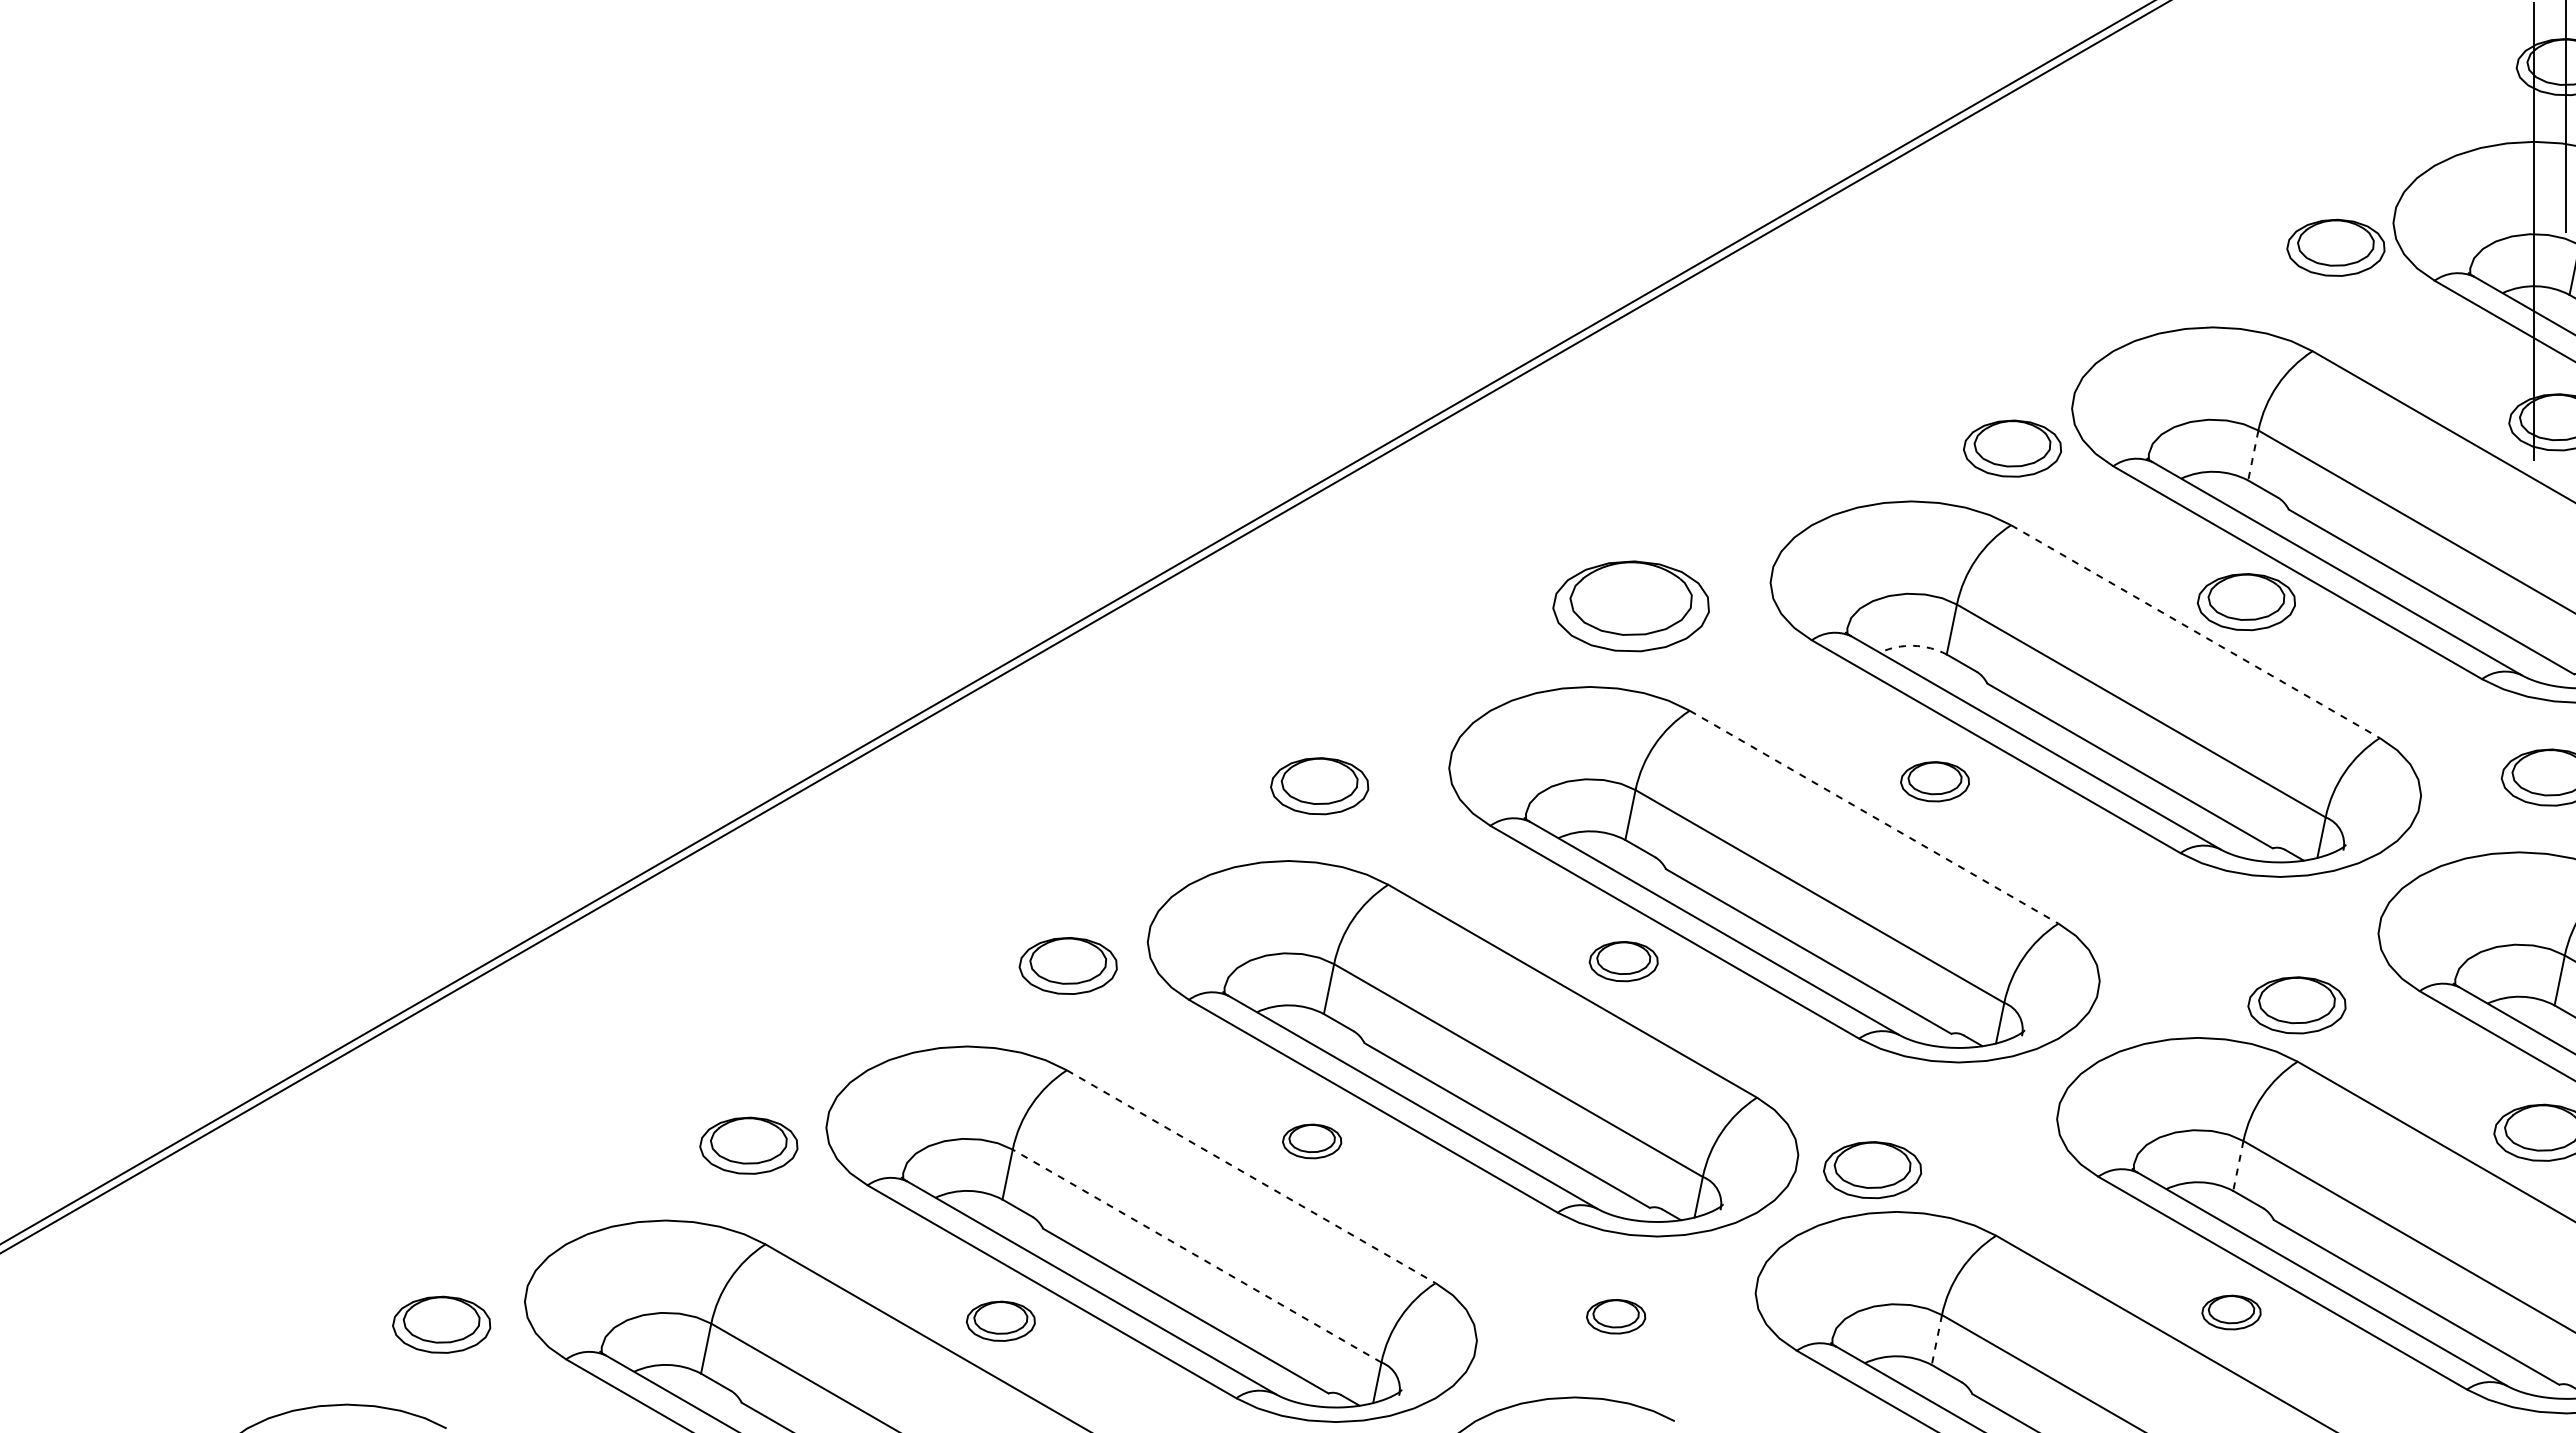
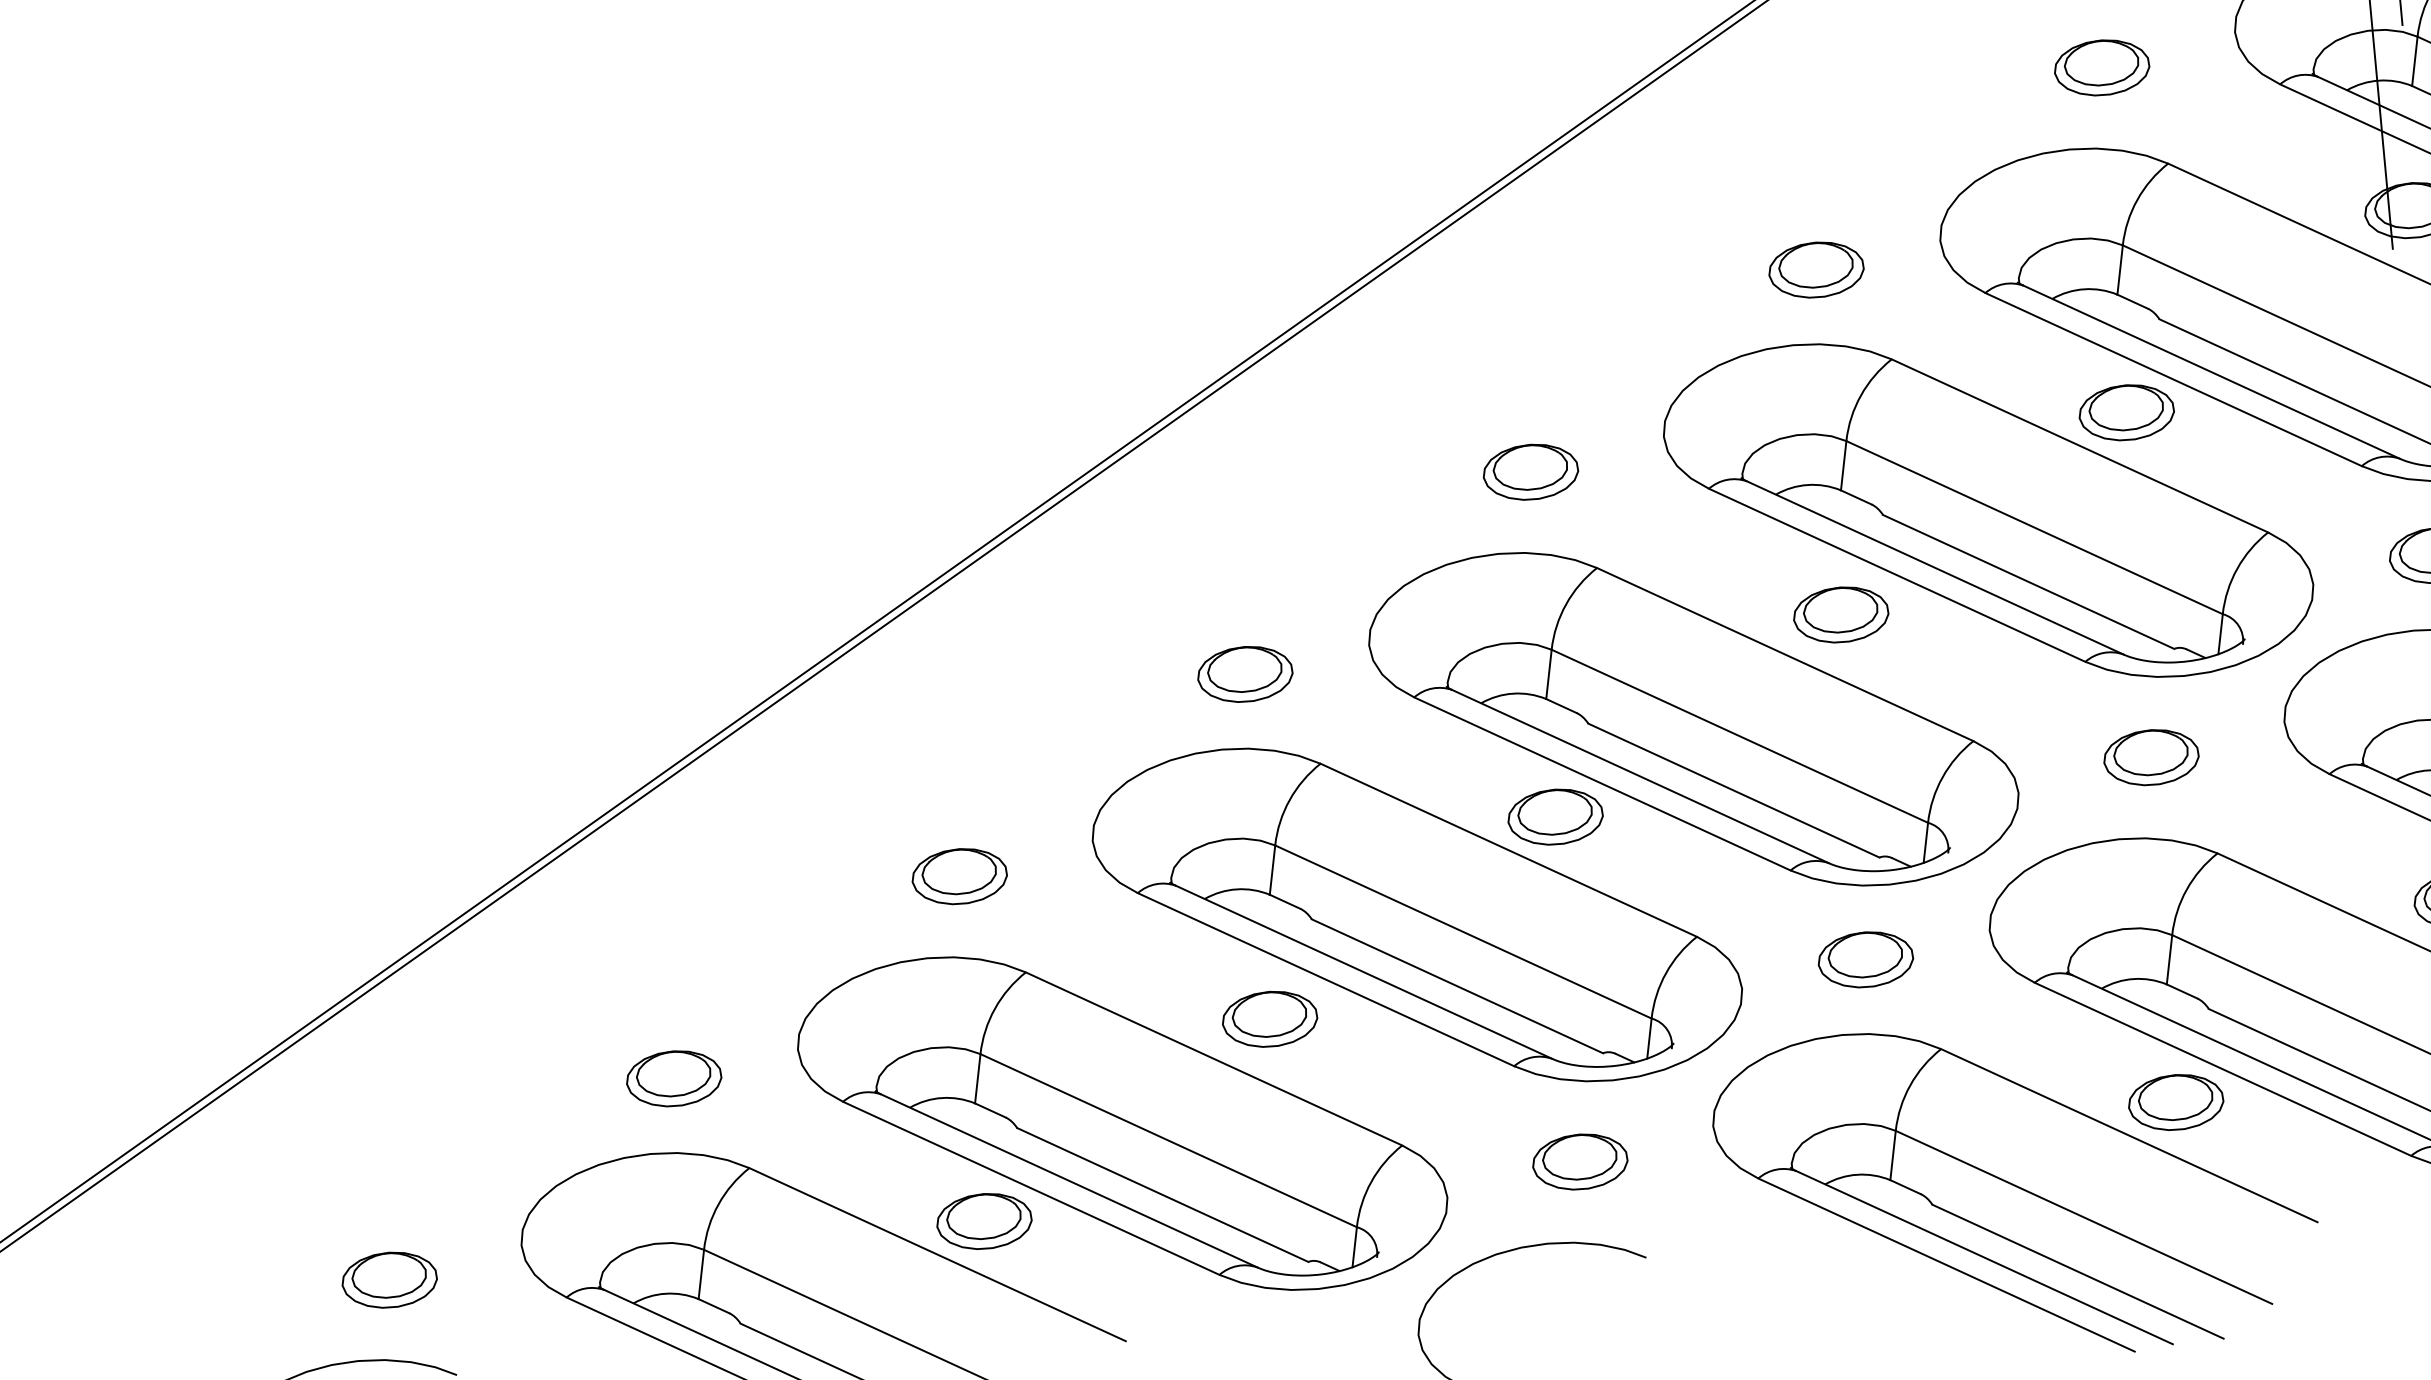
part: (2335, 247) -> (2101, 67), moved
part: (2012, 448) -> (1816, 269), moved
line: (2253, 455) -> (2120, 270), dashed -> solid
part: (1630, 606) -> (1530, 472), size x0.62
line: (2195, 631) -> (2079, 445), dashed -> solid
arc: (1913, 645) -> (1807, 484), dashed -> solid
part: (1934, 781) -> (1840, 614), size x1.43
line: (1874, 817) -> (1785, 654), dashed -> solid
part: (1623, 961) -> (1555, 816), size x1.43
part: (1067, 965) -> (958, 876), moved
part: (2296, 1005) -> (2150, 757), moved
part: (1311, 1141) -> (1269, 1019), size x1.67
part: (748, 1145) -> (673, 1078), moved
line: (2238, 1166) -> (2169, 960), dashed -> solid
part: (1872, 1170) -> (1865, 960), moved
line: (1251, 1176) -> (1214, 1058), dashed -> solid
line: (1197, 1256) -> (1169, 1141), dashed -> solid
part: (2231, 1312) -> (2176, 1102), size x1.67
part: (1615, 1316) -> (1579, 1161), size x1.67
part: (1000, 1321) -> (984, 1221), size x1.43
part: (441, 1324) -> (389, 1279), moved
line: (1936, 1340) -> (1892, 1156), dashed -> solid

